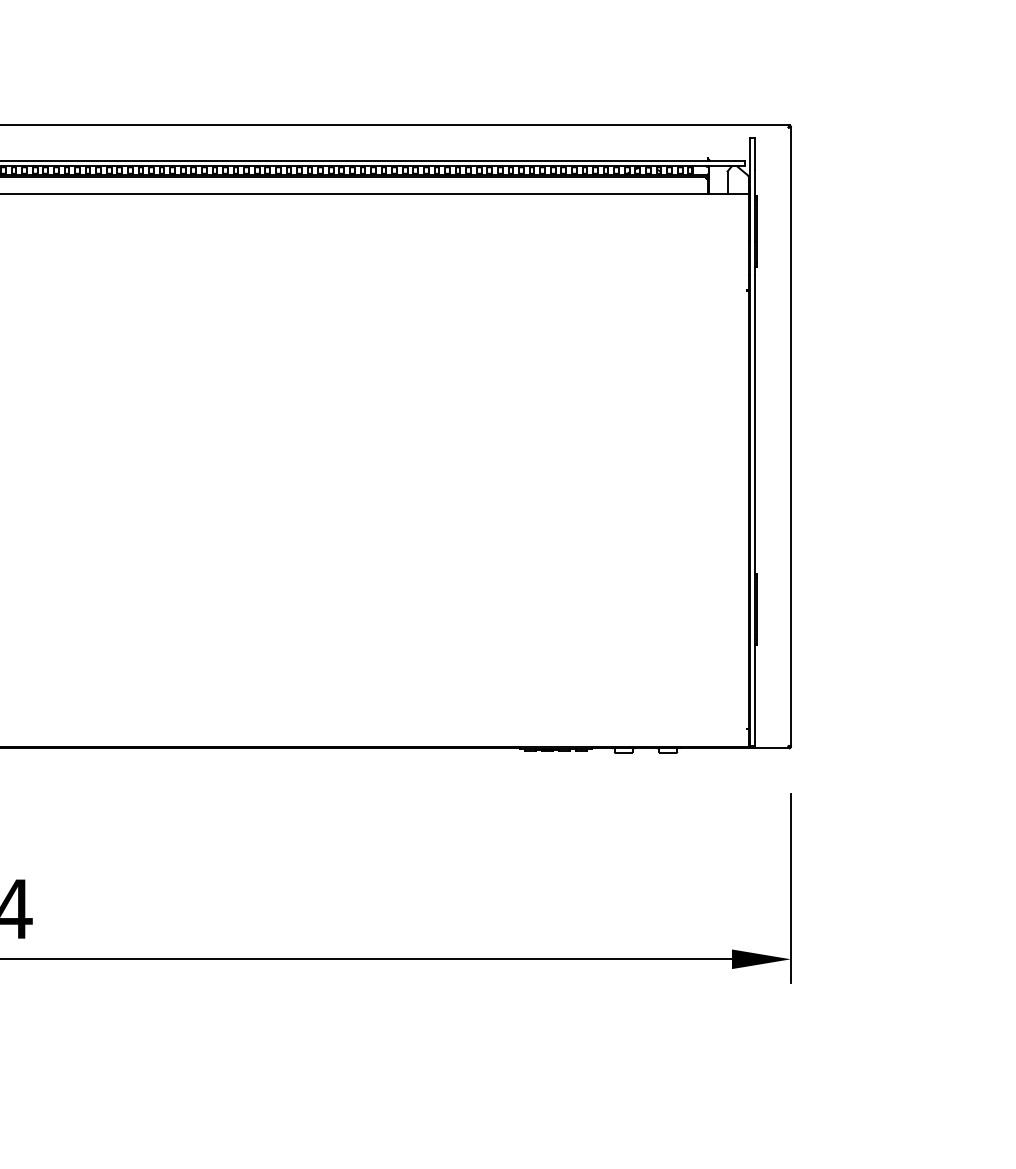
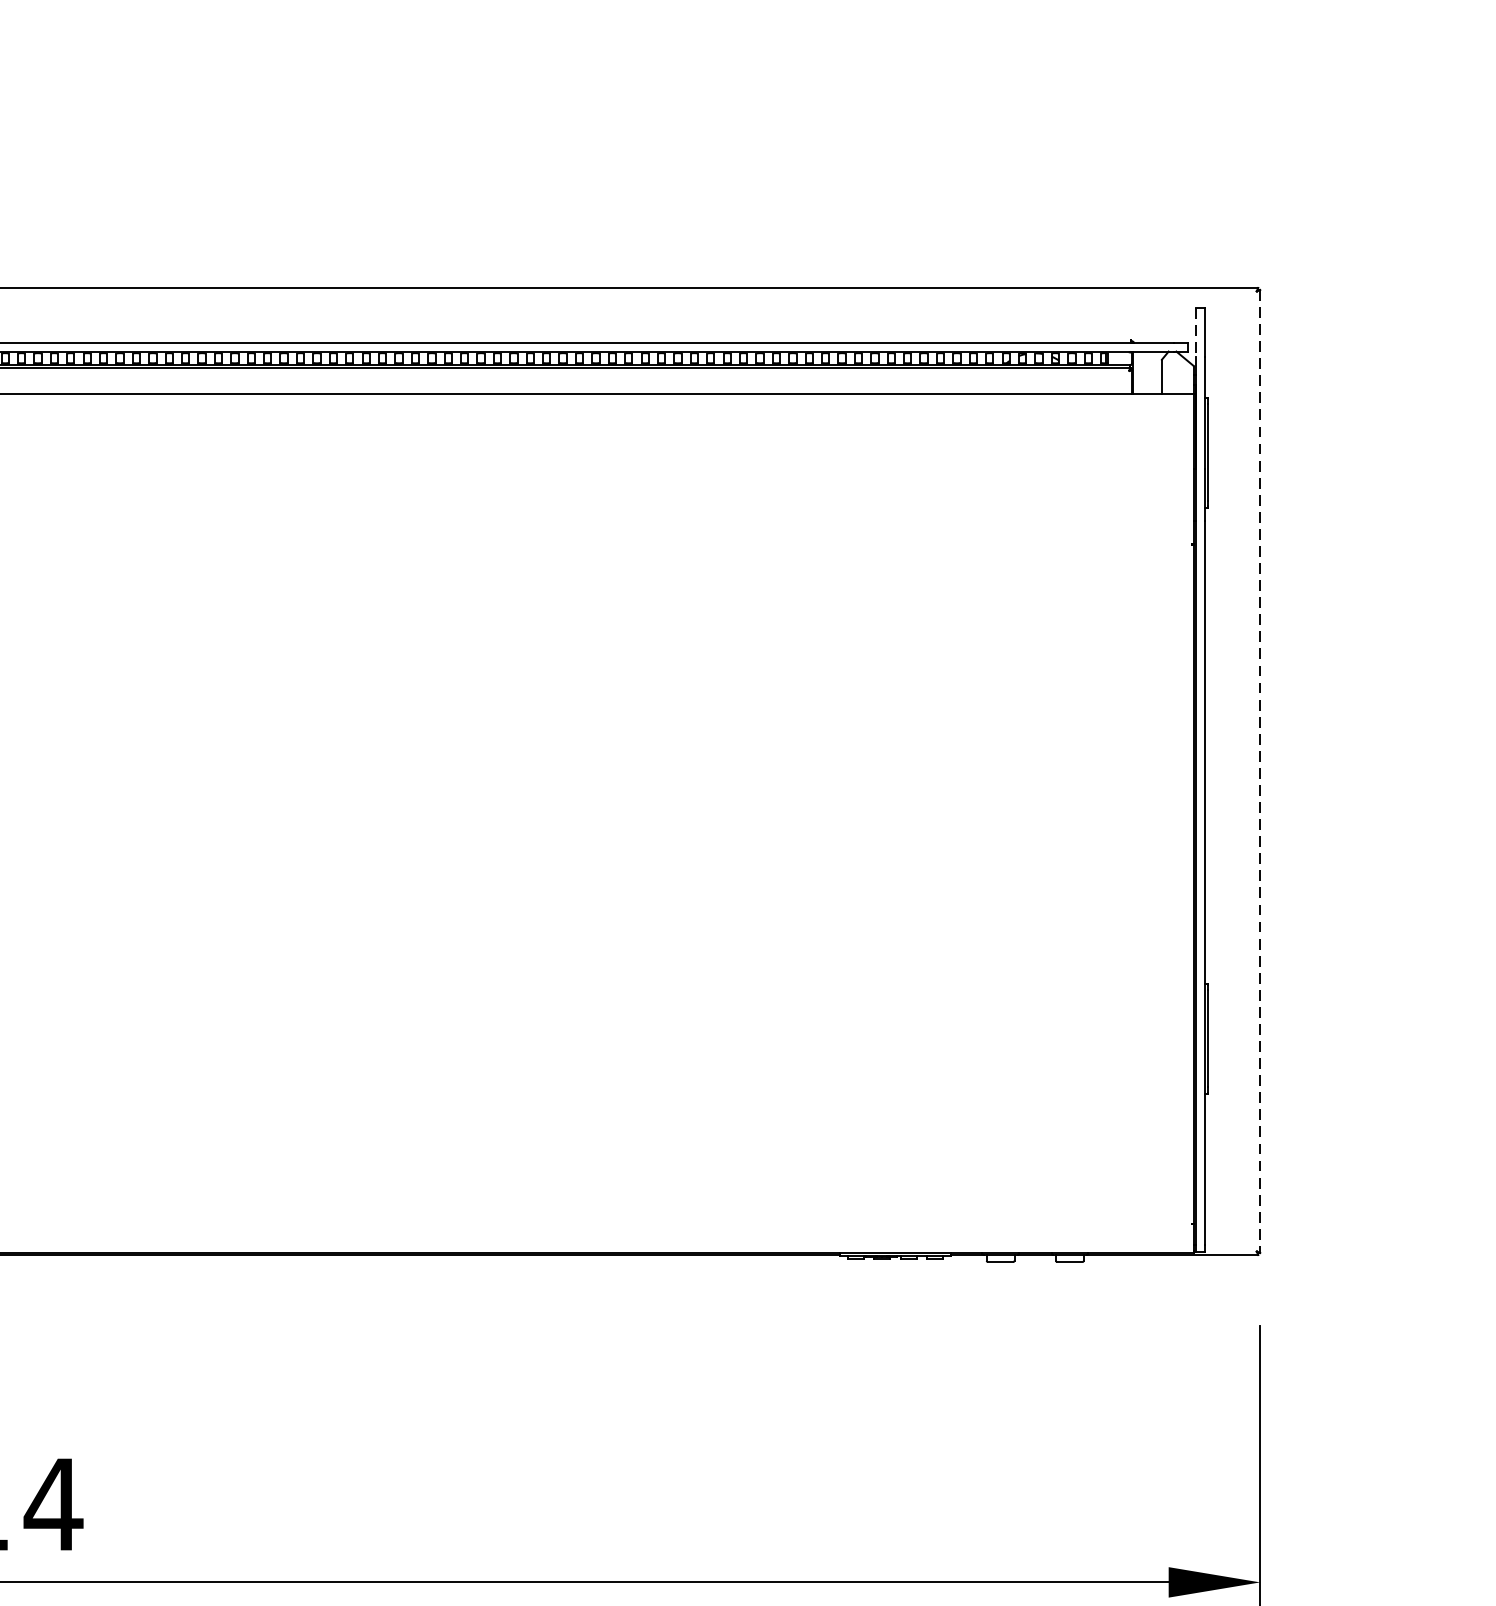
line: (749, 154) -> (1195, 333), solid -> dashed
line: (790, 437) -> (1259, 772), solid -> dashed

